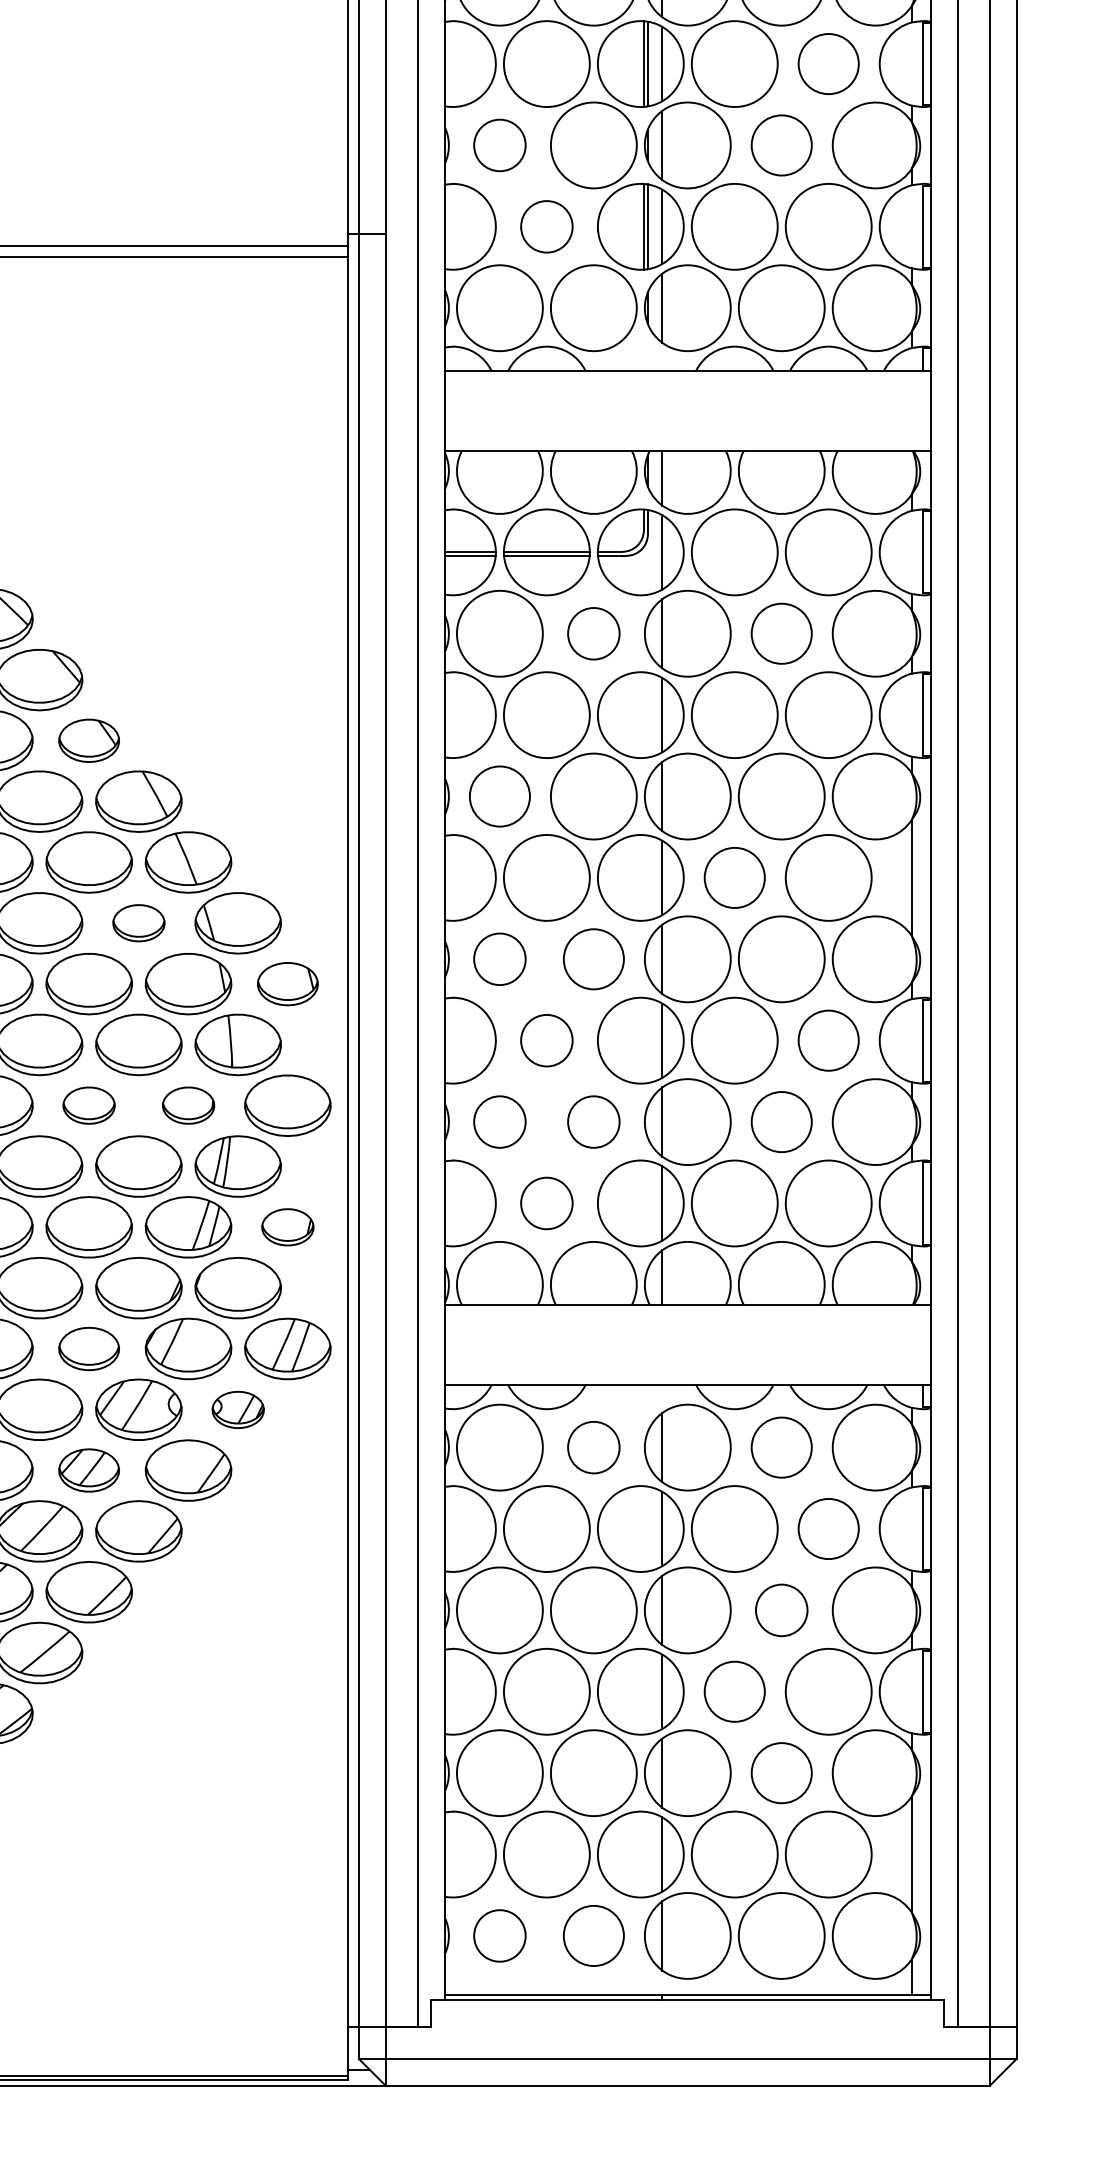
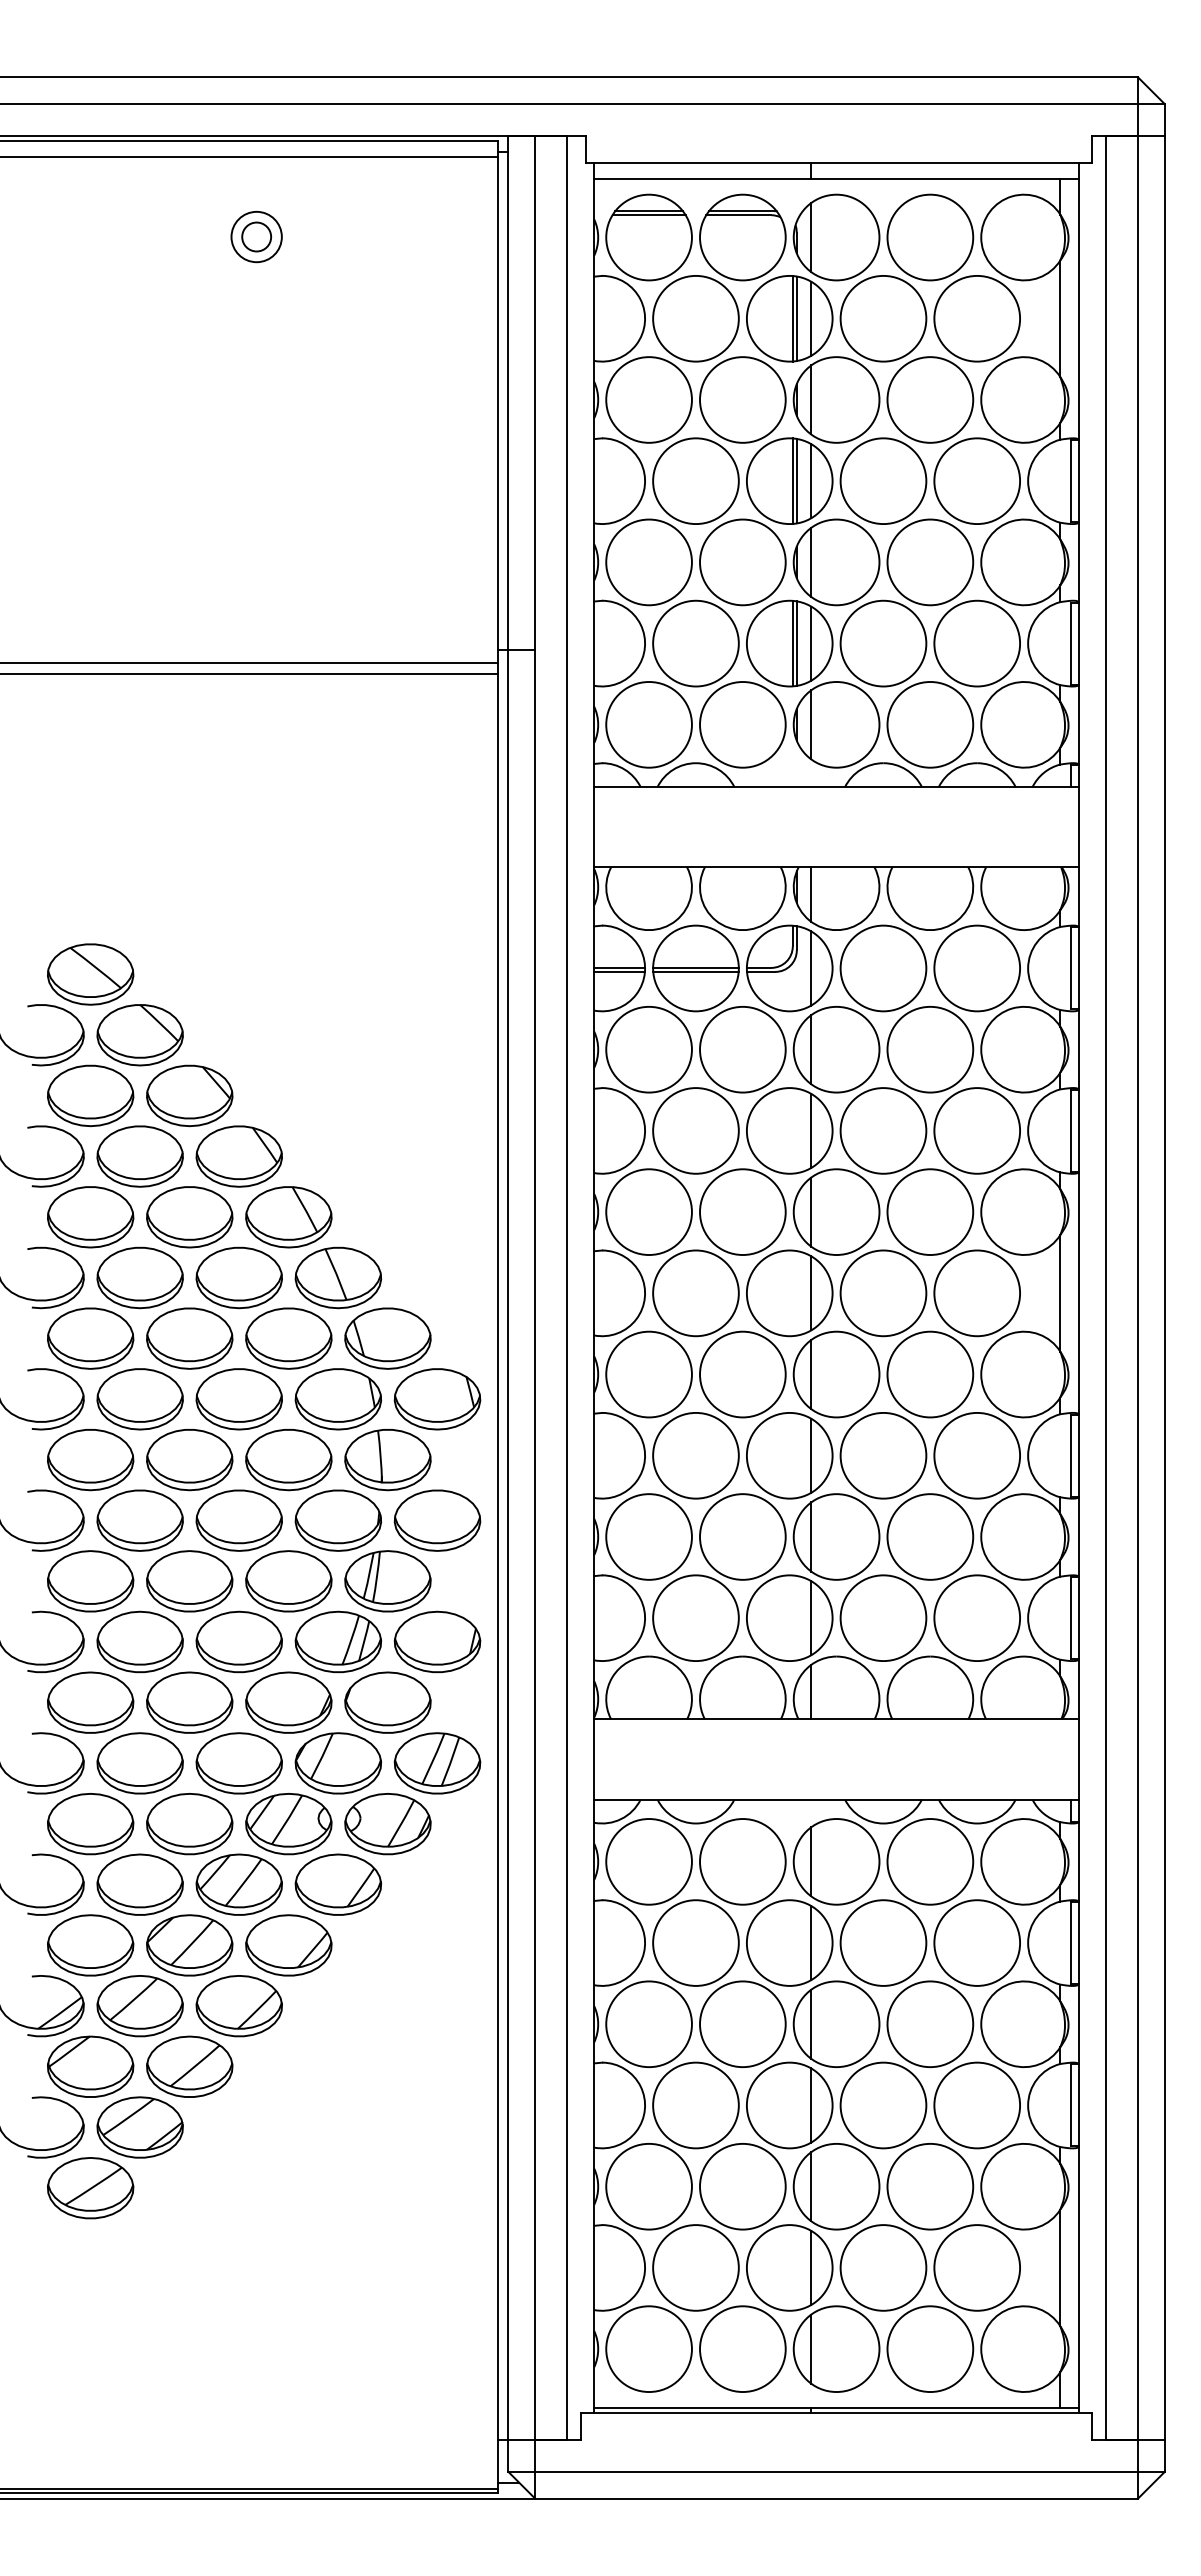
circle: (828, 64) -> (977, 481), size x1.43
circle: (499, 145) -> (648, 562), size x1.67
circle: (781, 145) -> (930, 562), size x1.43
circle: (546, 226) -> (695, 643), size x1.67
circle: (593, 633) -> (742, 1049), size x1.67
circle: (781, 633) -> (930, 1049), size x1.43
part: (88, 740) -> (238, 1156), size x1.43
circle: (499, 796) -> (648, 1212), size x1.43
circle: (734, 878) -> (883, 1293), size x1.43
part: (138, 923) -> (288, 1338), size x1.67
circle: (499, 959) -> (648, 1374), size x1.67
circle: (593, 959) -> (742, 1374), size x1.43
part: (287, 984) -> (437, 1399), size x1.43
circle: (546, 1040) -> (695, 1455), size x1.67
circle: (828, 1040) -> (977, 1455), size x1.43
part: (88, 1105) -> (238, 1520), size x1.67
part: (188, 1105) -> (338, 1520), size x1.67
circle: (499, 1121) -> (648, 1536), size x1.67
circle: (593, 1121) -> (742, 1536), size x1.67
circle: (781, 1121) -> (930, 1536), size x1.43
circle: (546, 1203) -> (695, 1618), size x1.67
part: (287, 1226) -> (437, 1641), size x1.67
part: (88, 1349) -> (238, 1763), size x1.43
part: (237, 1410) -> (387, 1824), size x1.67
circle: (593, 1447) -> (742, 1861), size x1.67
circle: (781, 1447) -> (930, 1861), size x1.43
part: (88, 1470) -> (238, 1884), size x1.43
circle: (828, 1528) -> (977, 1942), size x1.43
circle: (781, 1610) -> (930, 2024), size x1.67
circle: (734, 1691) -> (883, 2105), size x1.43
circle: (781, 1772) -> (930, 2186), size x1.43
circle: (499, 1936) -> (648, 2349), size x1.67
circle: (593, 1936) -> (742, 2349), size x1.43

